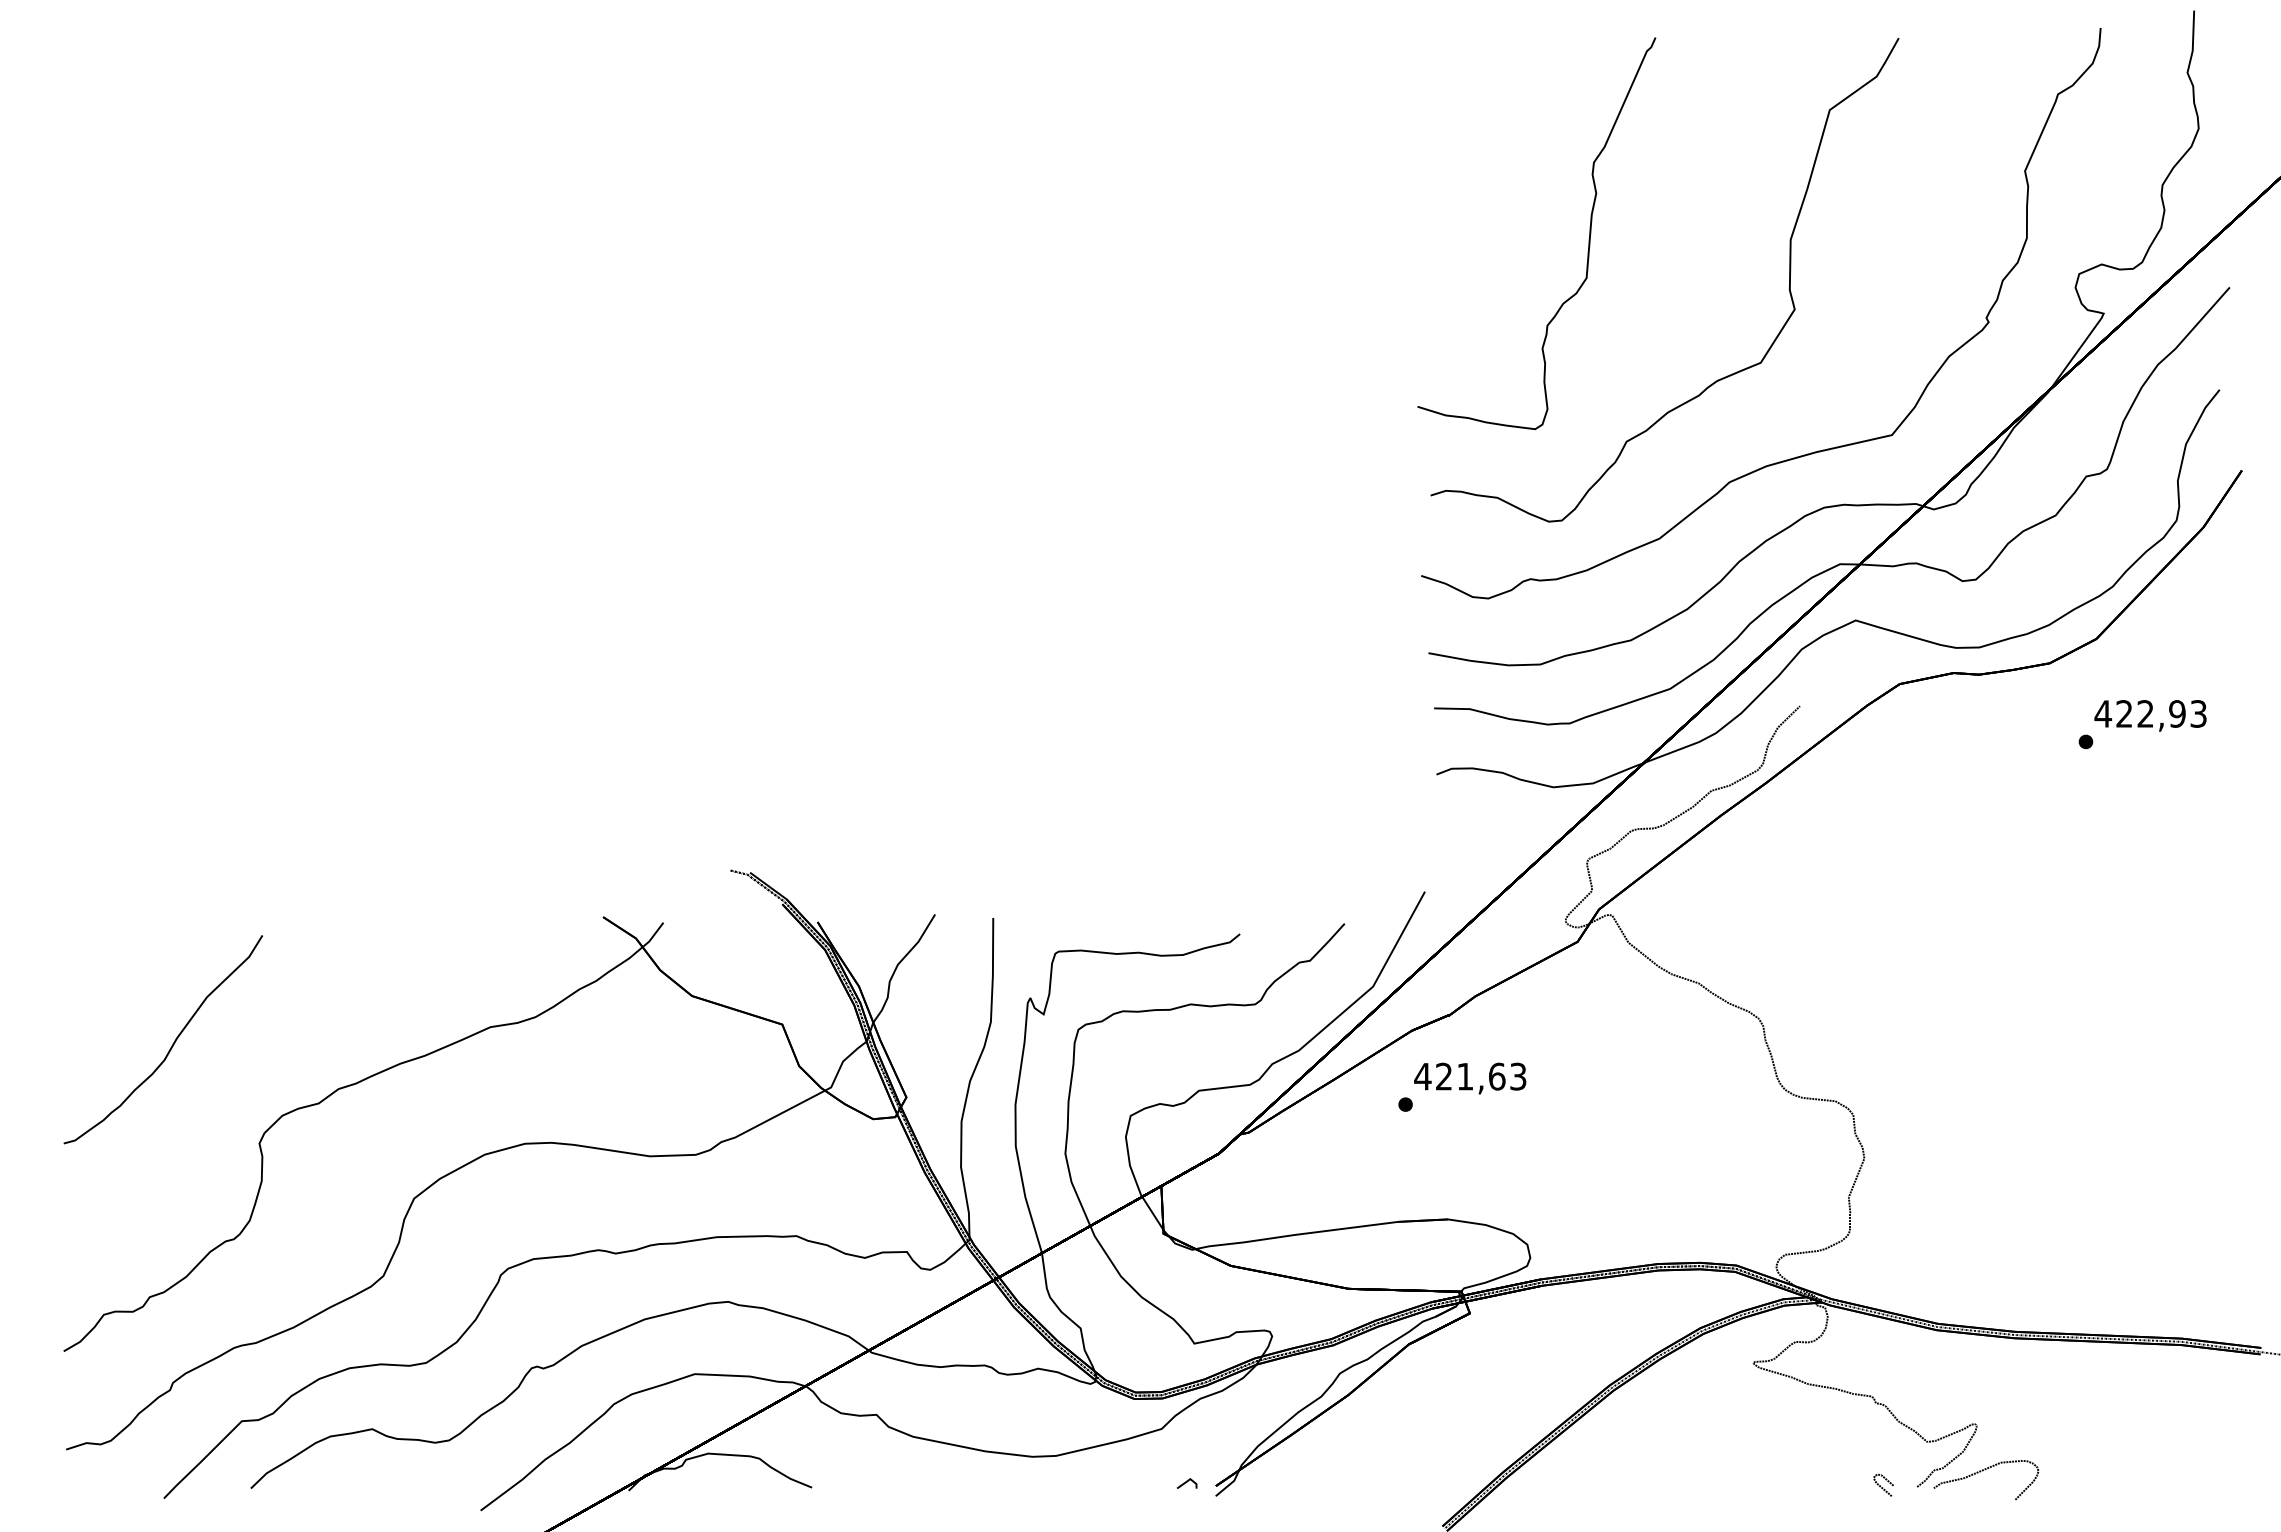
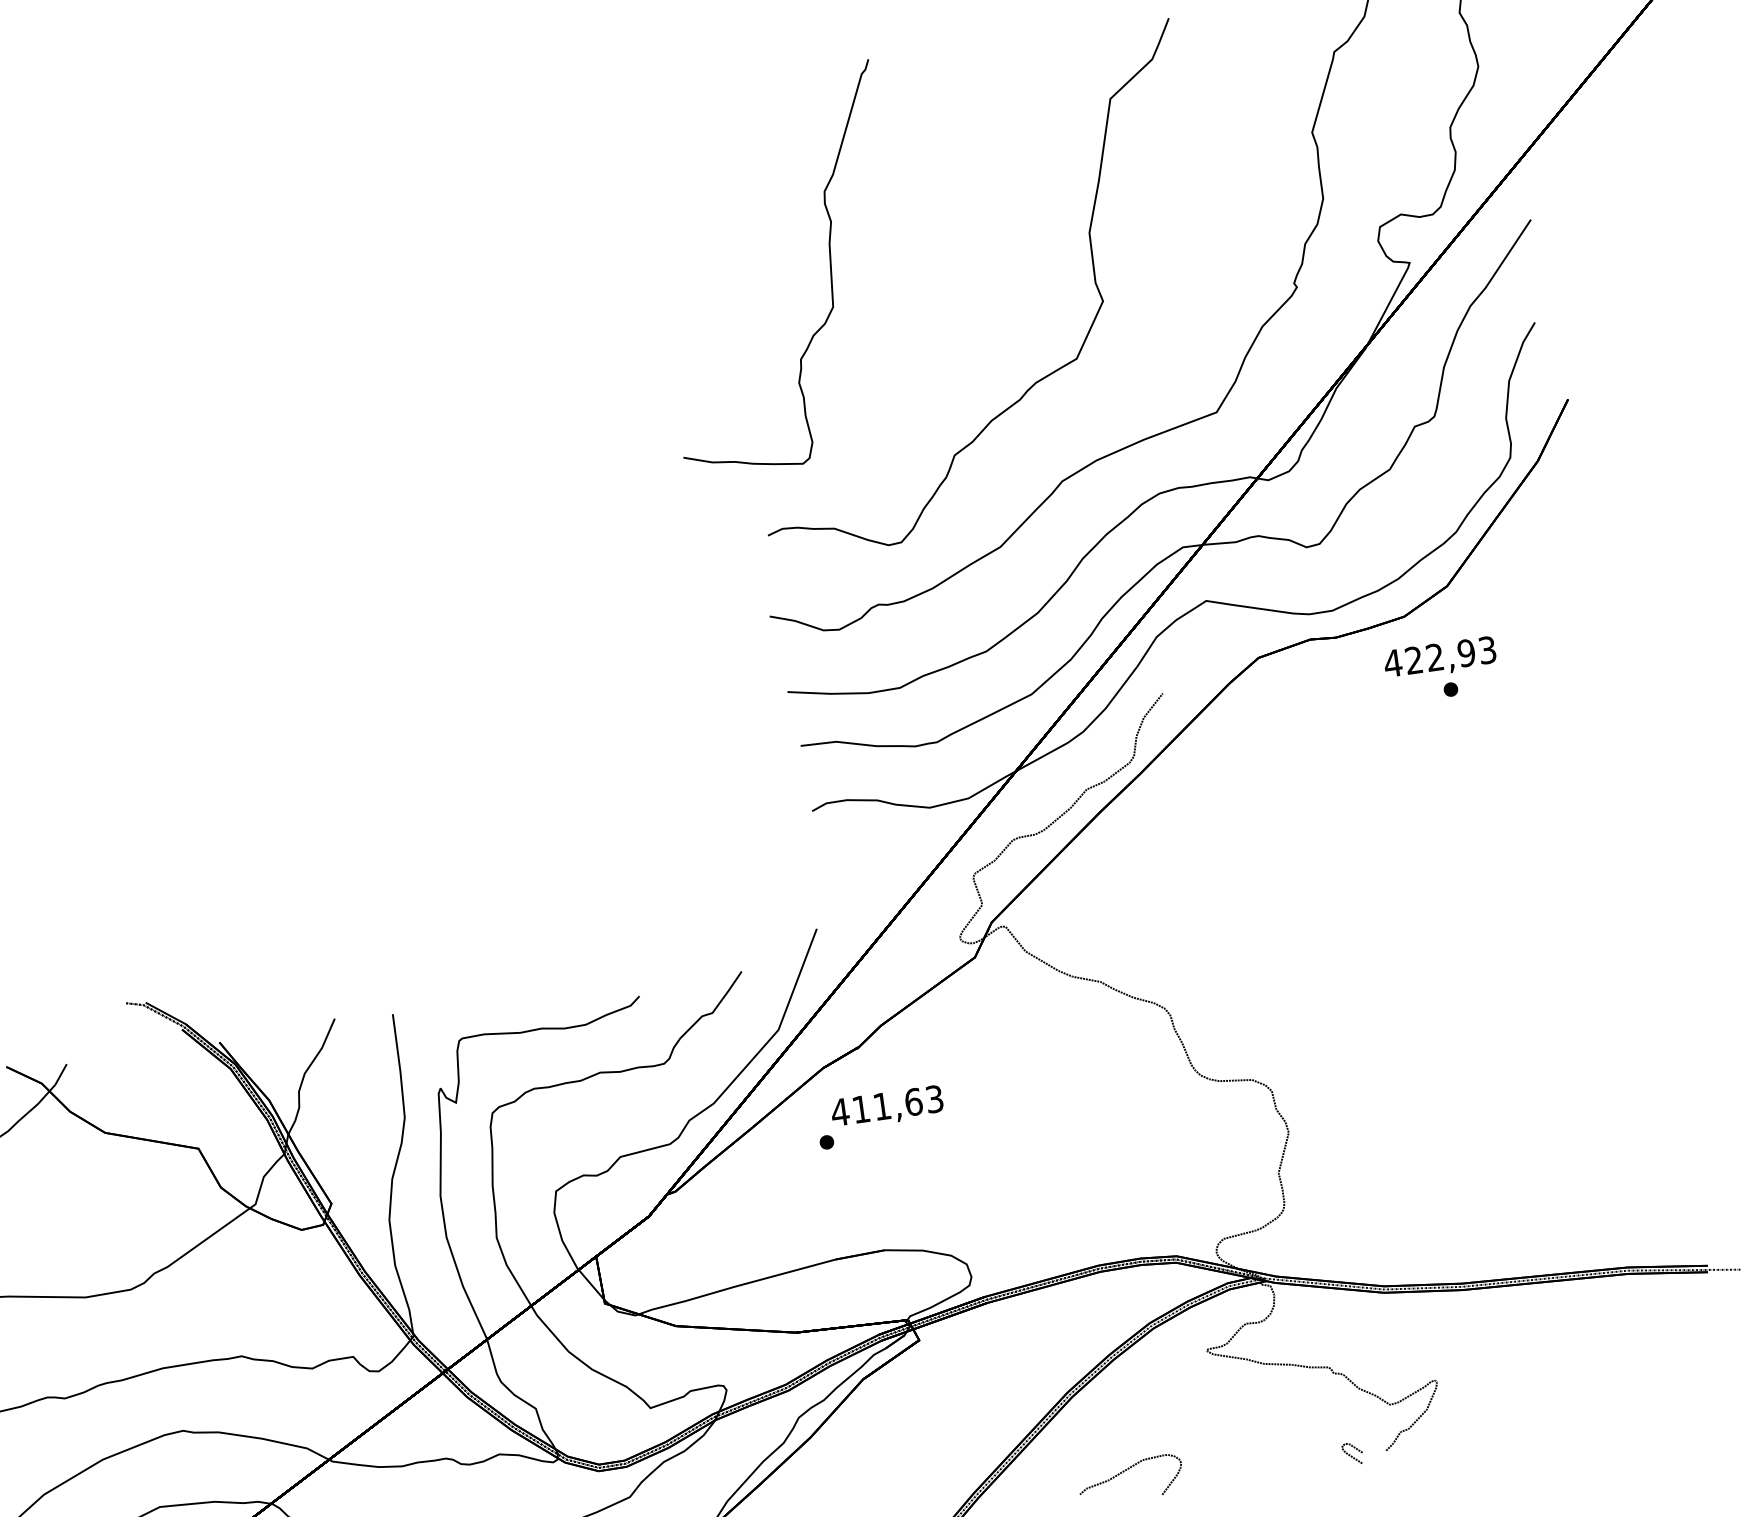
part: (1588, 239) -> (829, 268), moved
text: (2150, 715) -> (1440, 658), moved
text: (1443, 1076) -> (860, 1109), 421,63 -> 411,63
curve: (1982, 1471) -> (1125, 1471), moved

